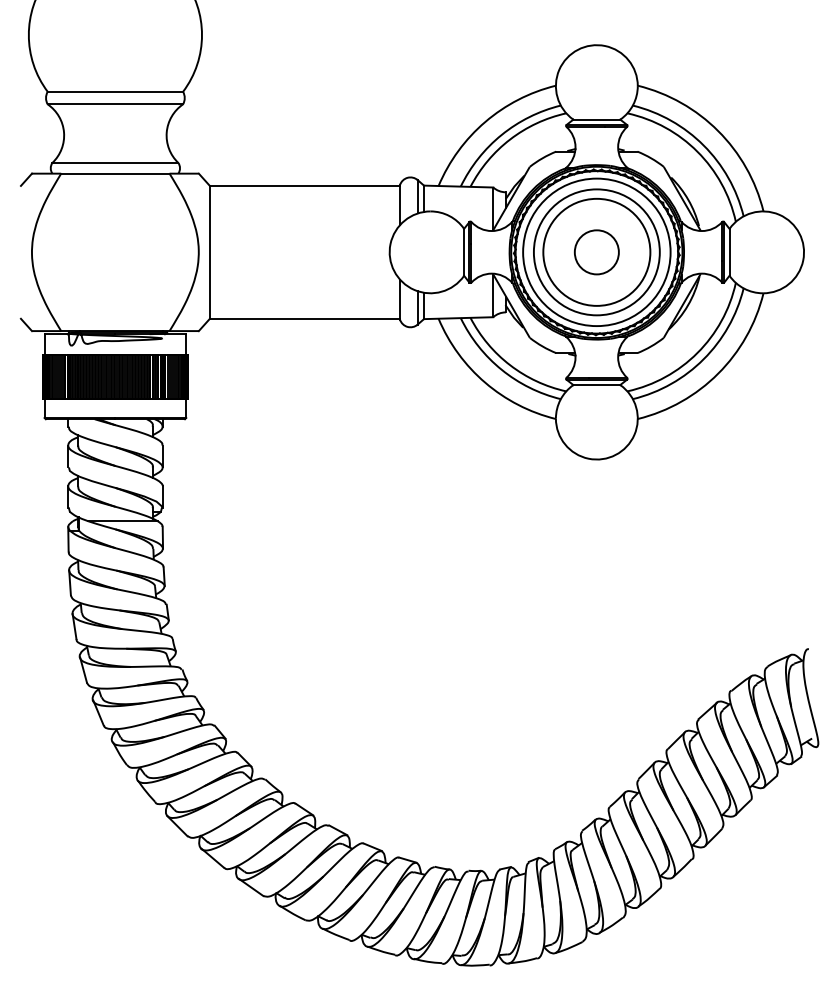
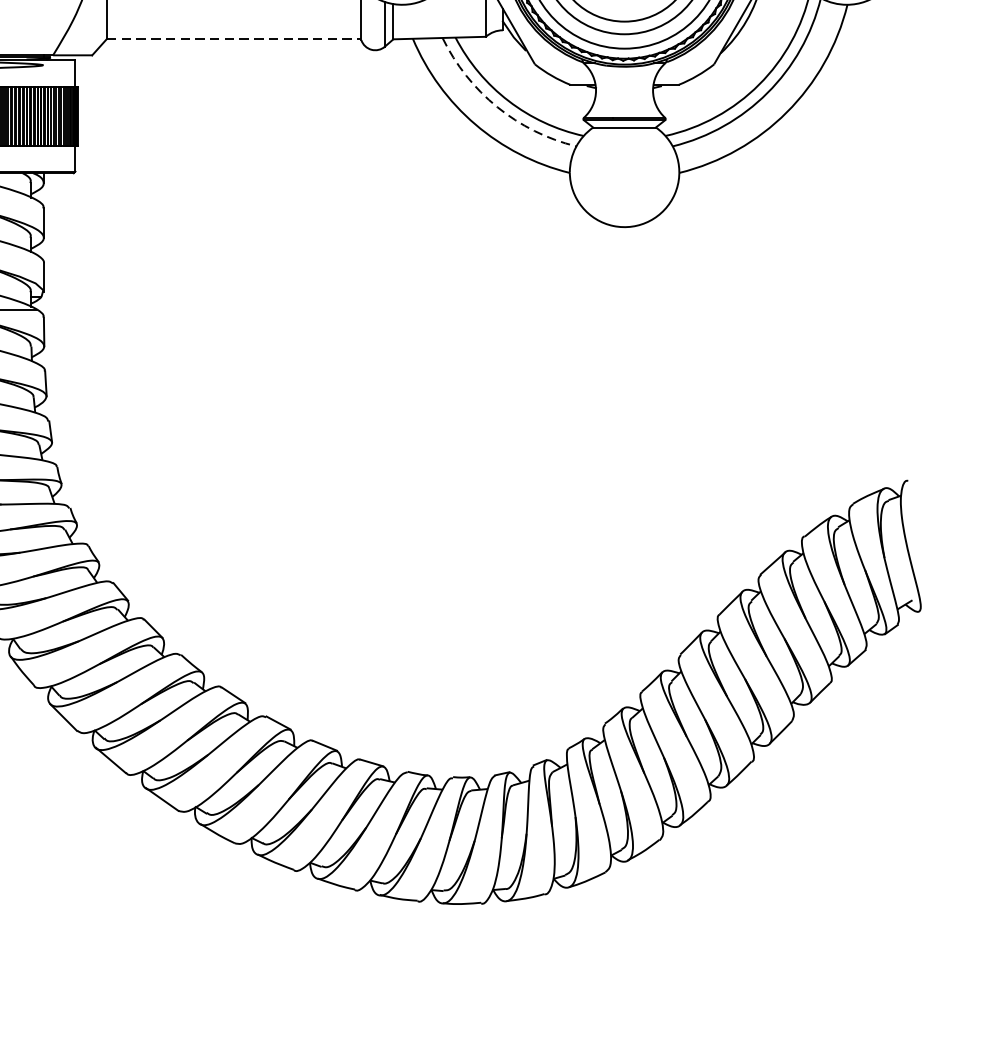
line: (305, 318) -> (234, 38), solid -> dashed
arc: (501, 369) -> (497, 106), solid -> dashed

